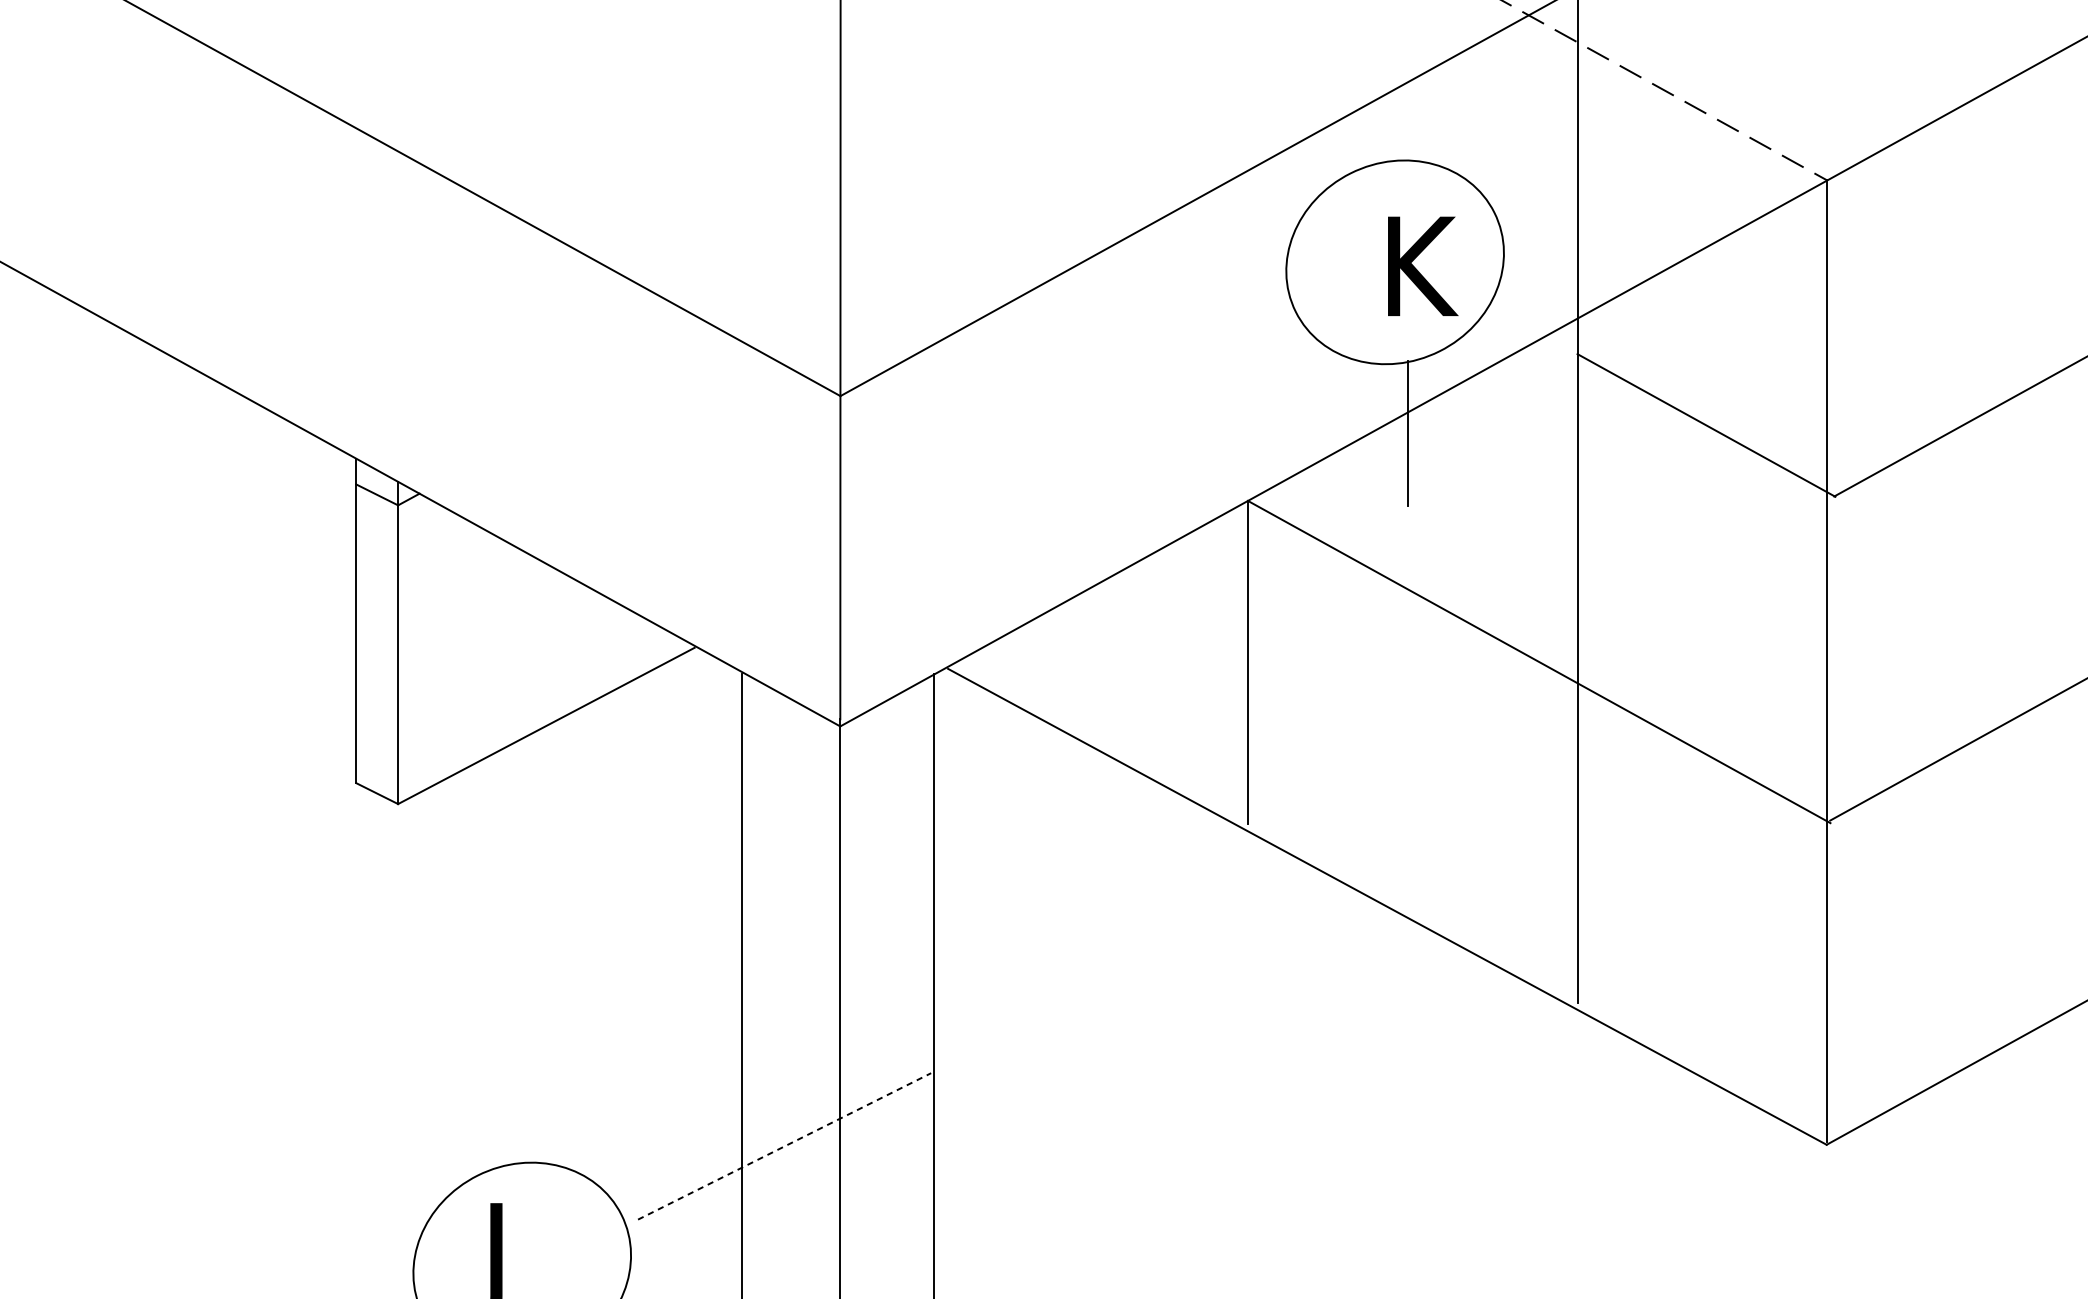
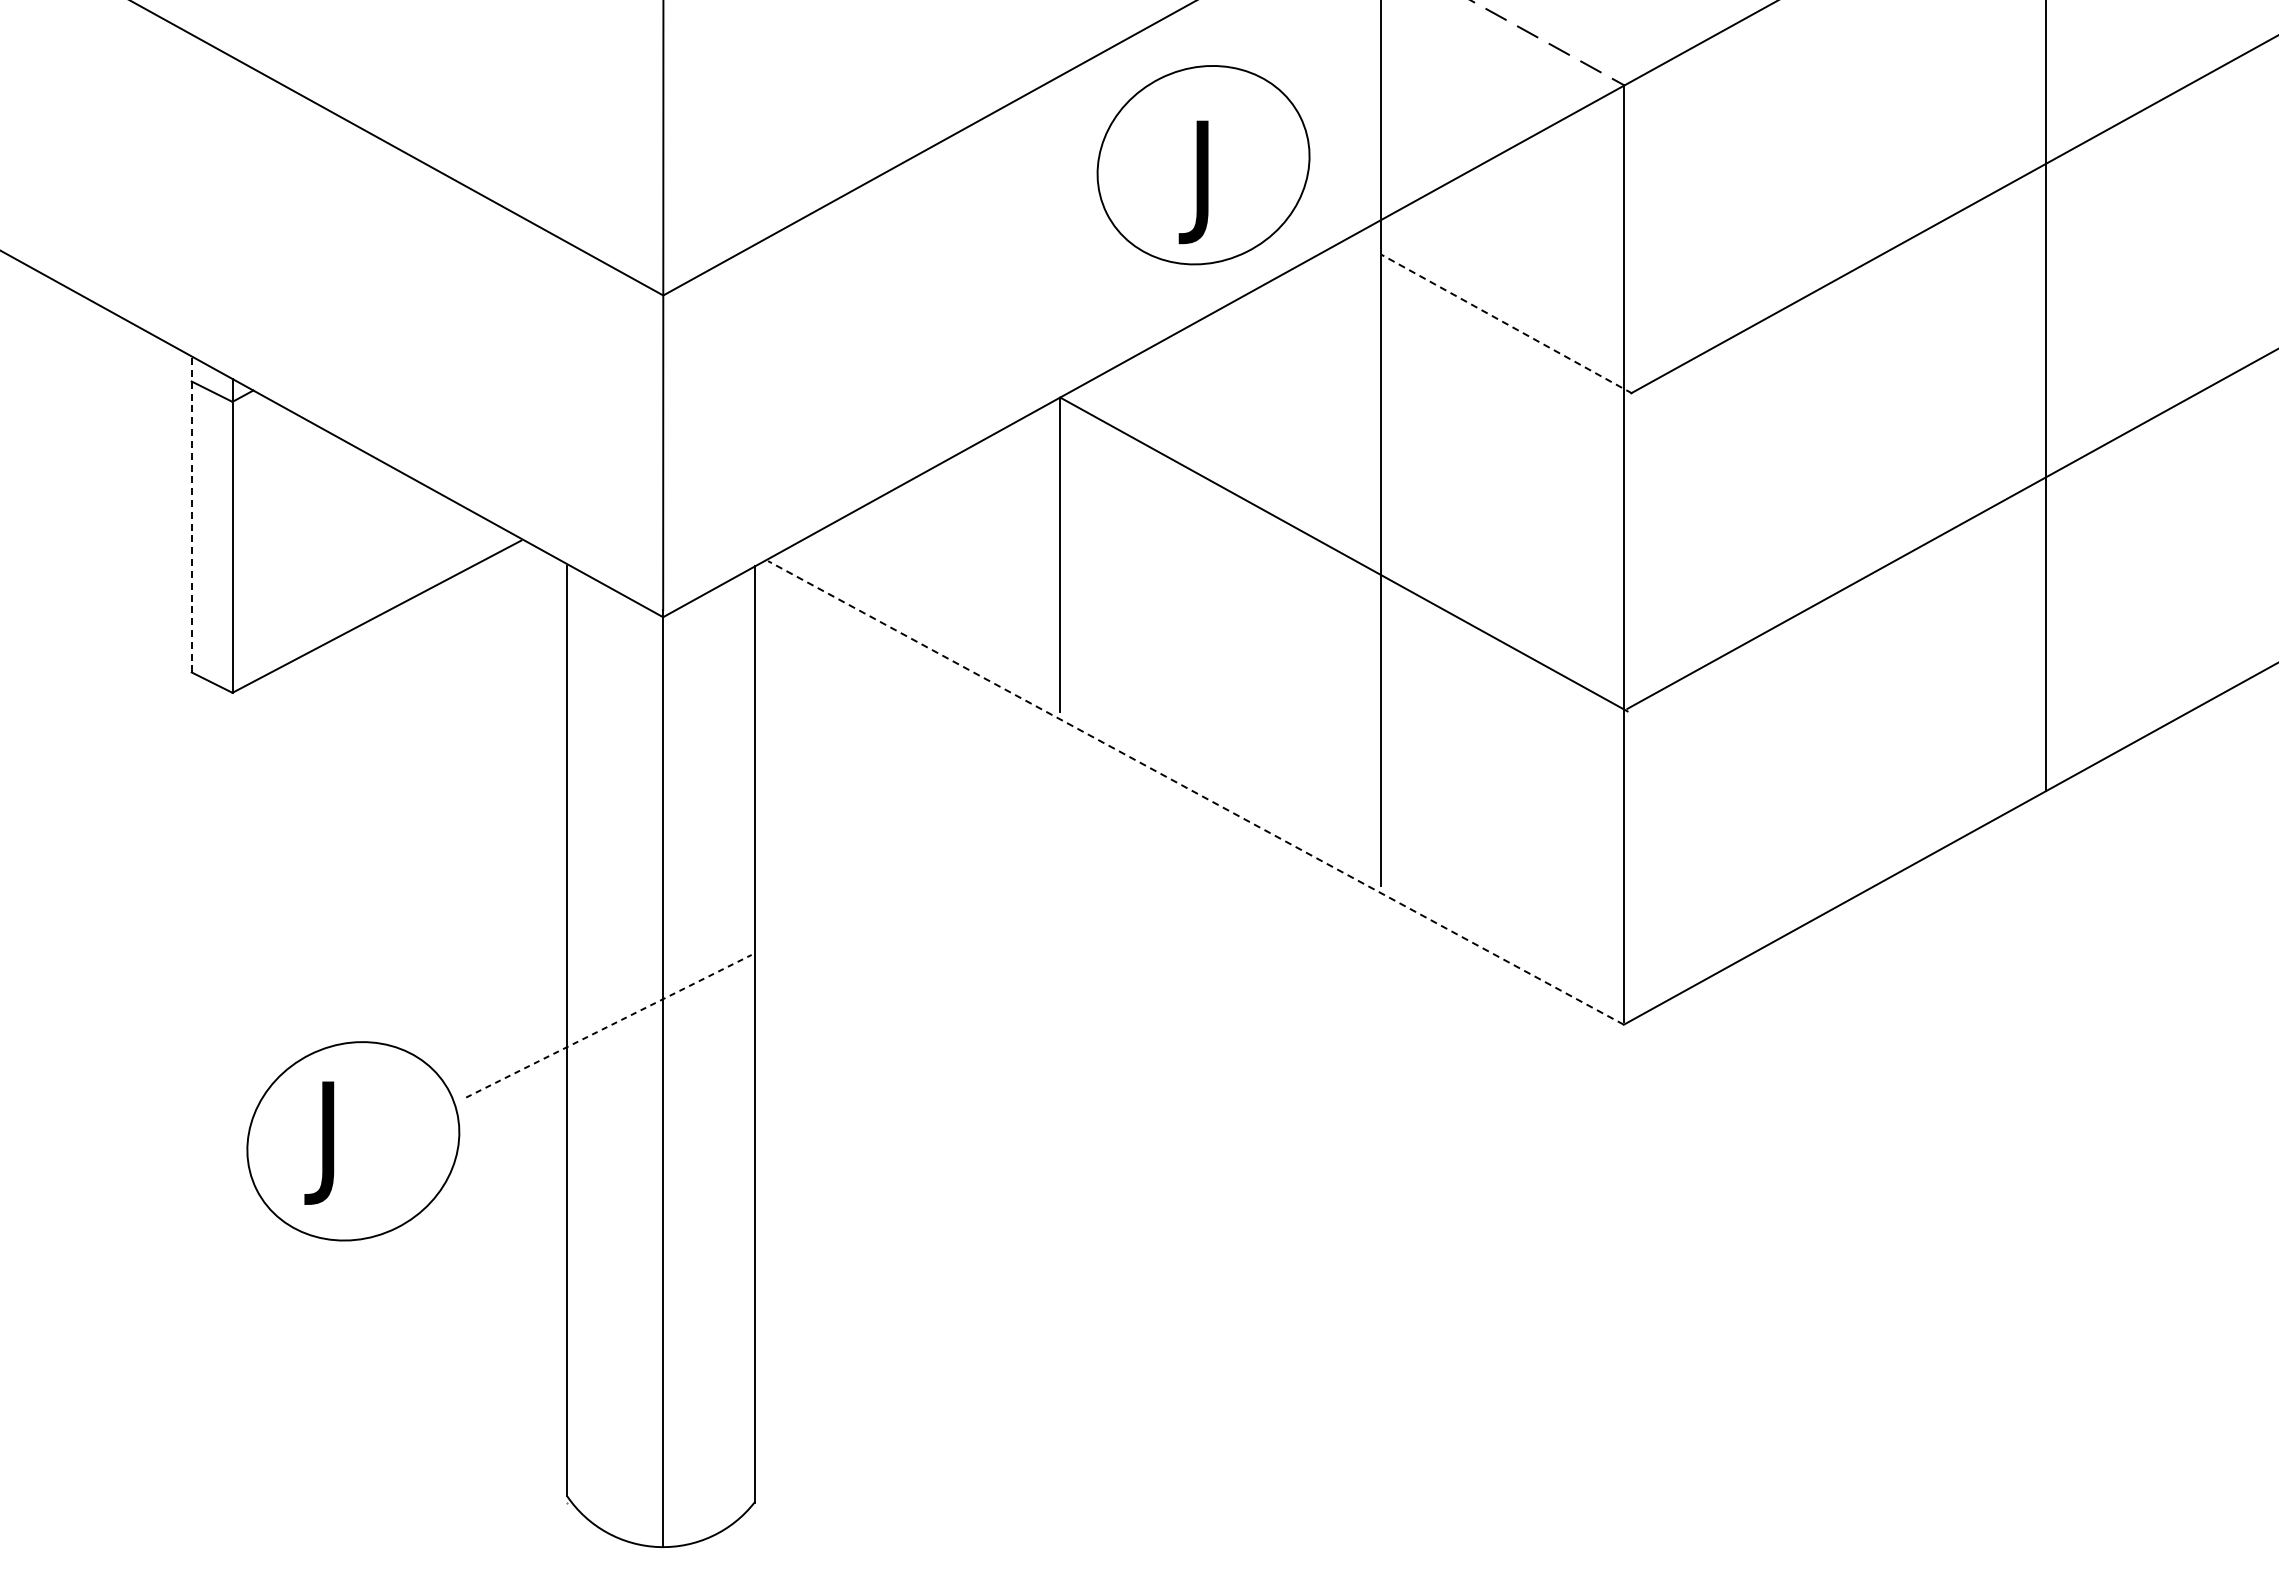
text: (1413, 280) -> (1221, 182), K -> J
line: (1706, 425) -> (1506, 324), solid -> dashed
line: (1407, 433) -> (1215, 331), removed
line: (356, 619) -> (191, 513), solid -> dashed
line: (1387, 906) -> (1196, 792), solid -> dashed

